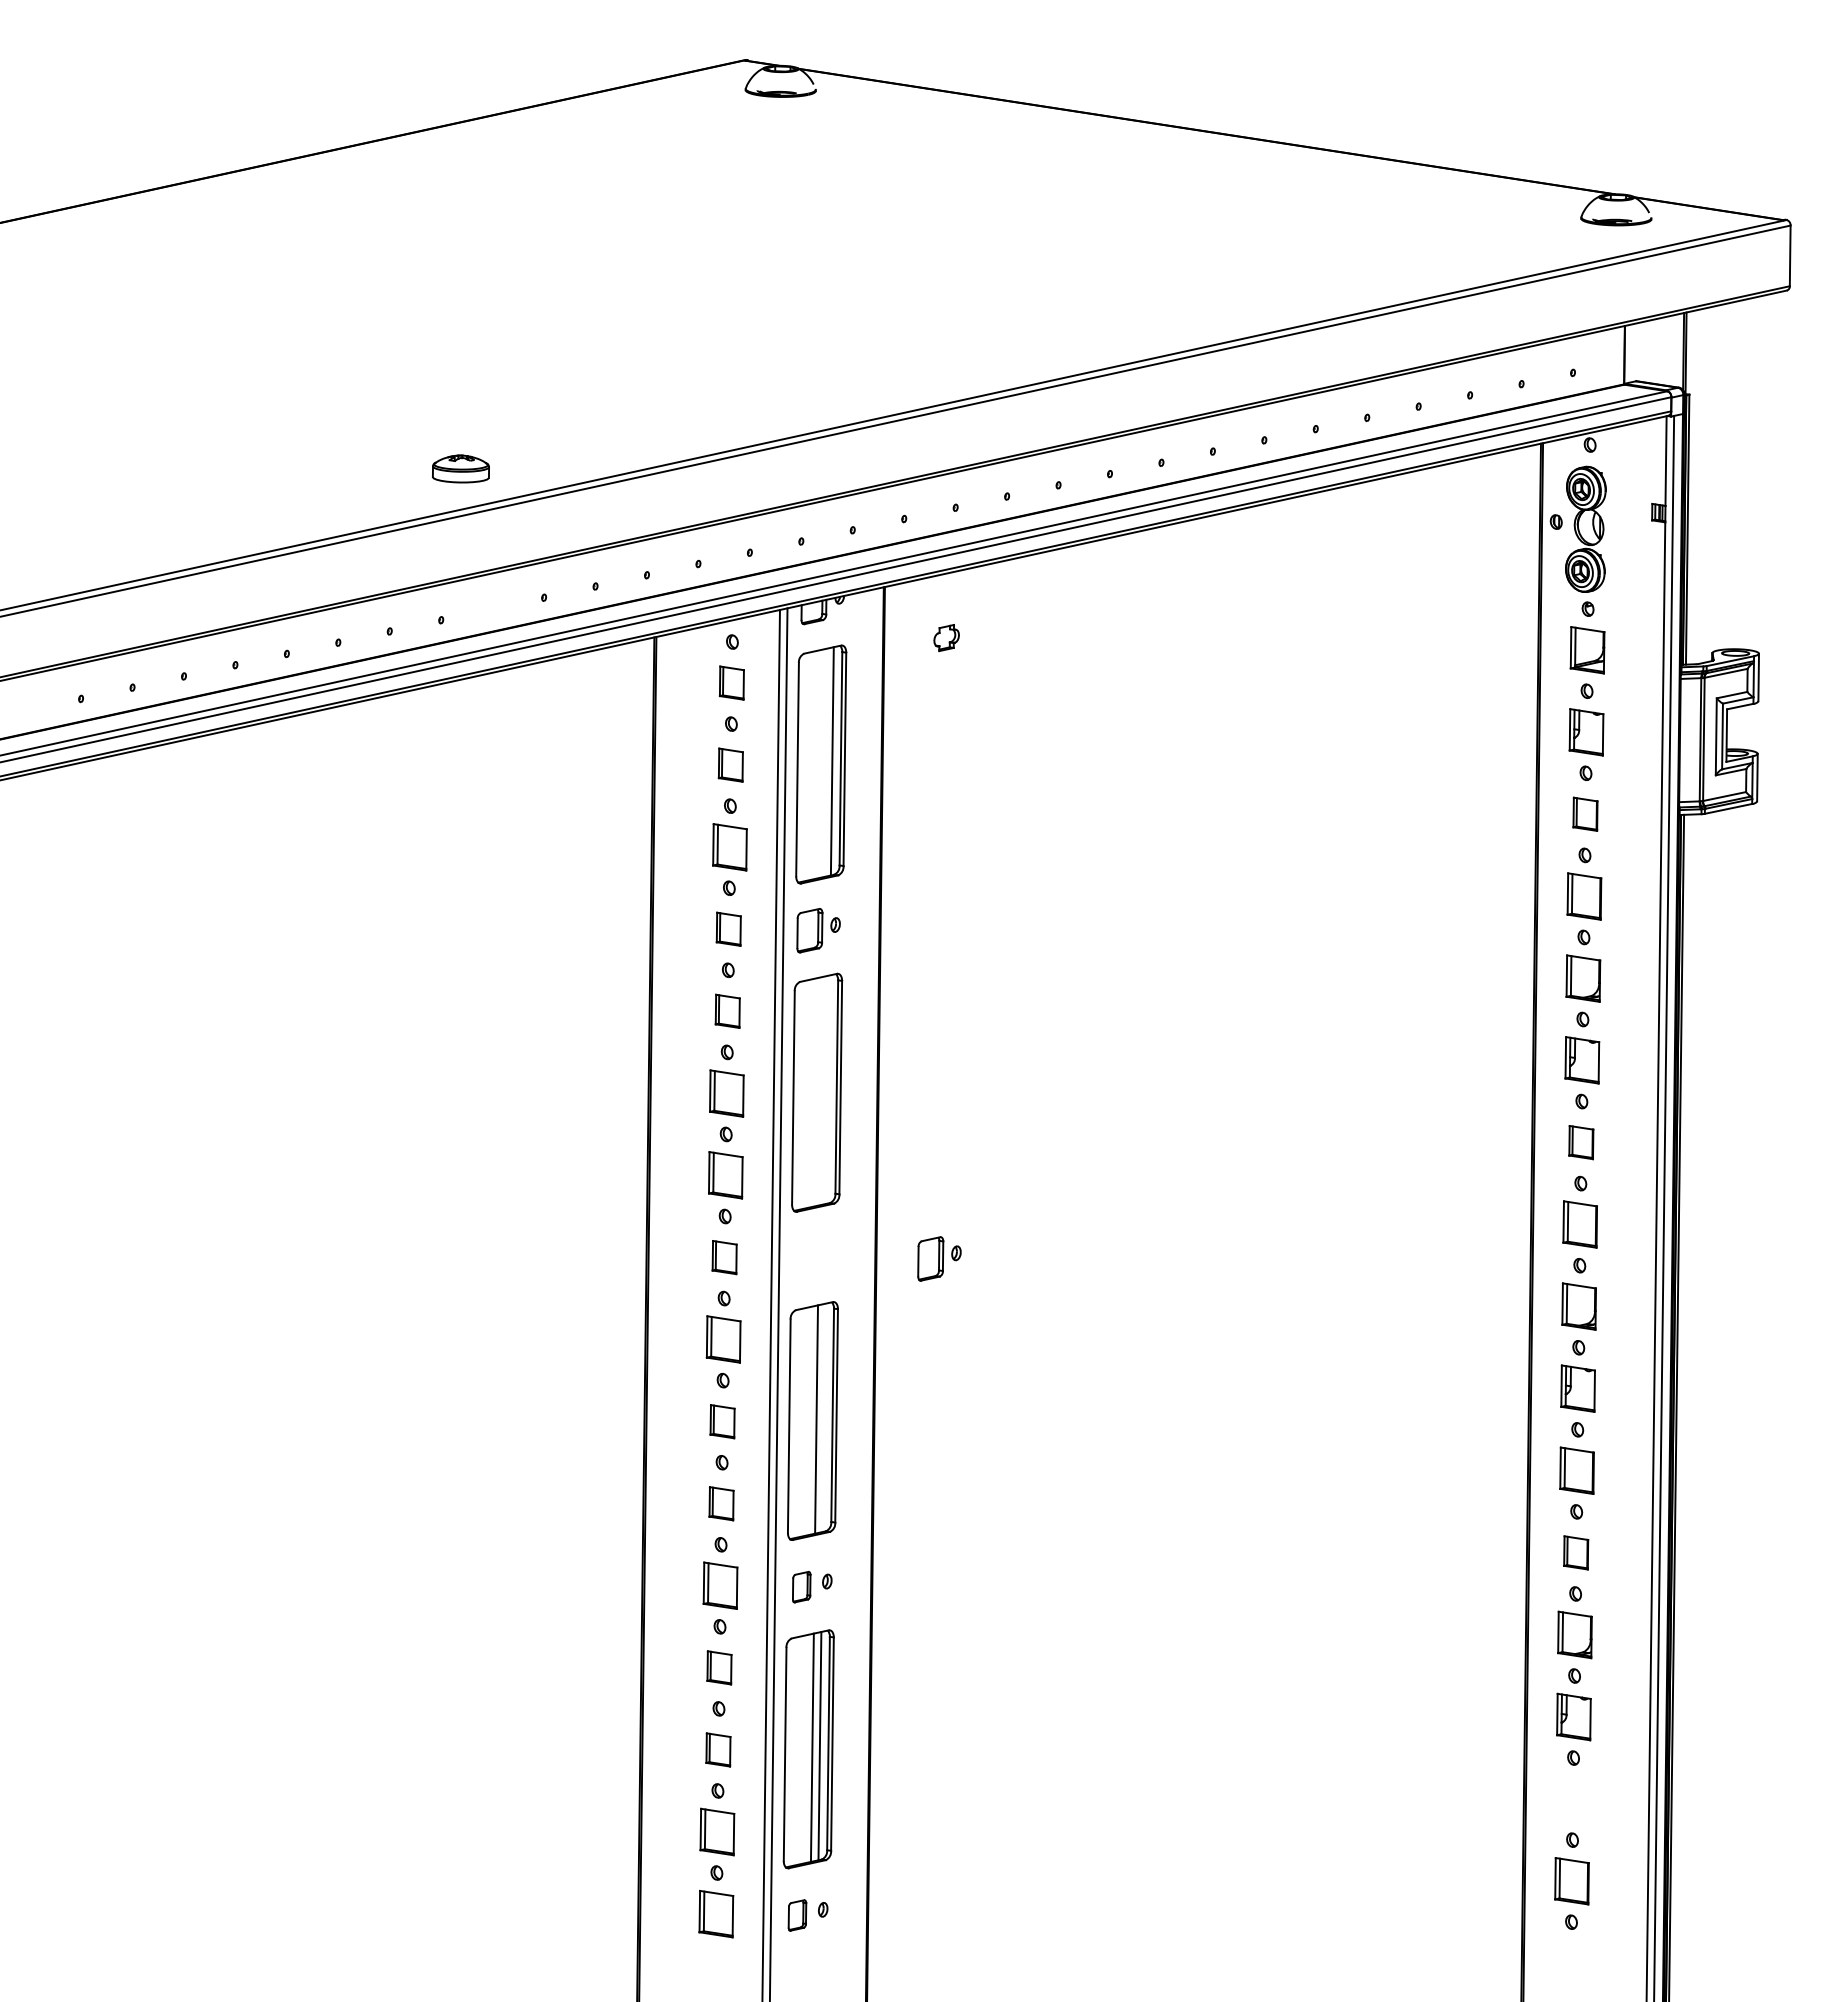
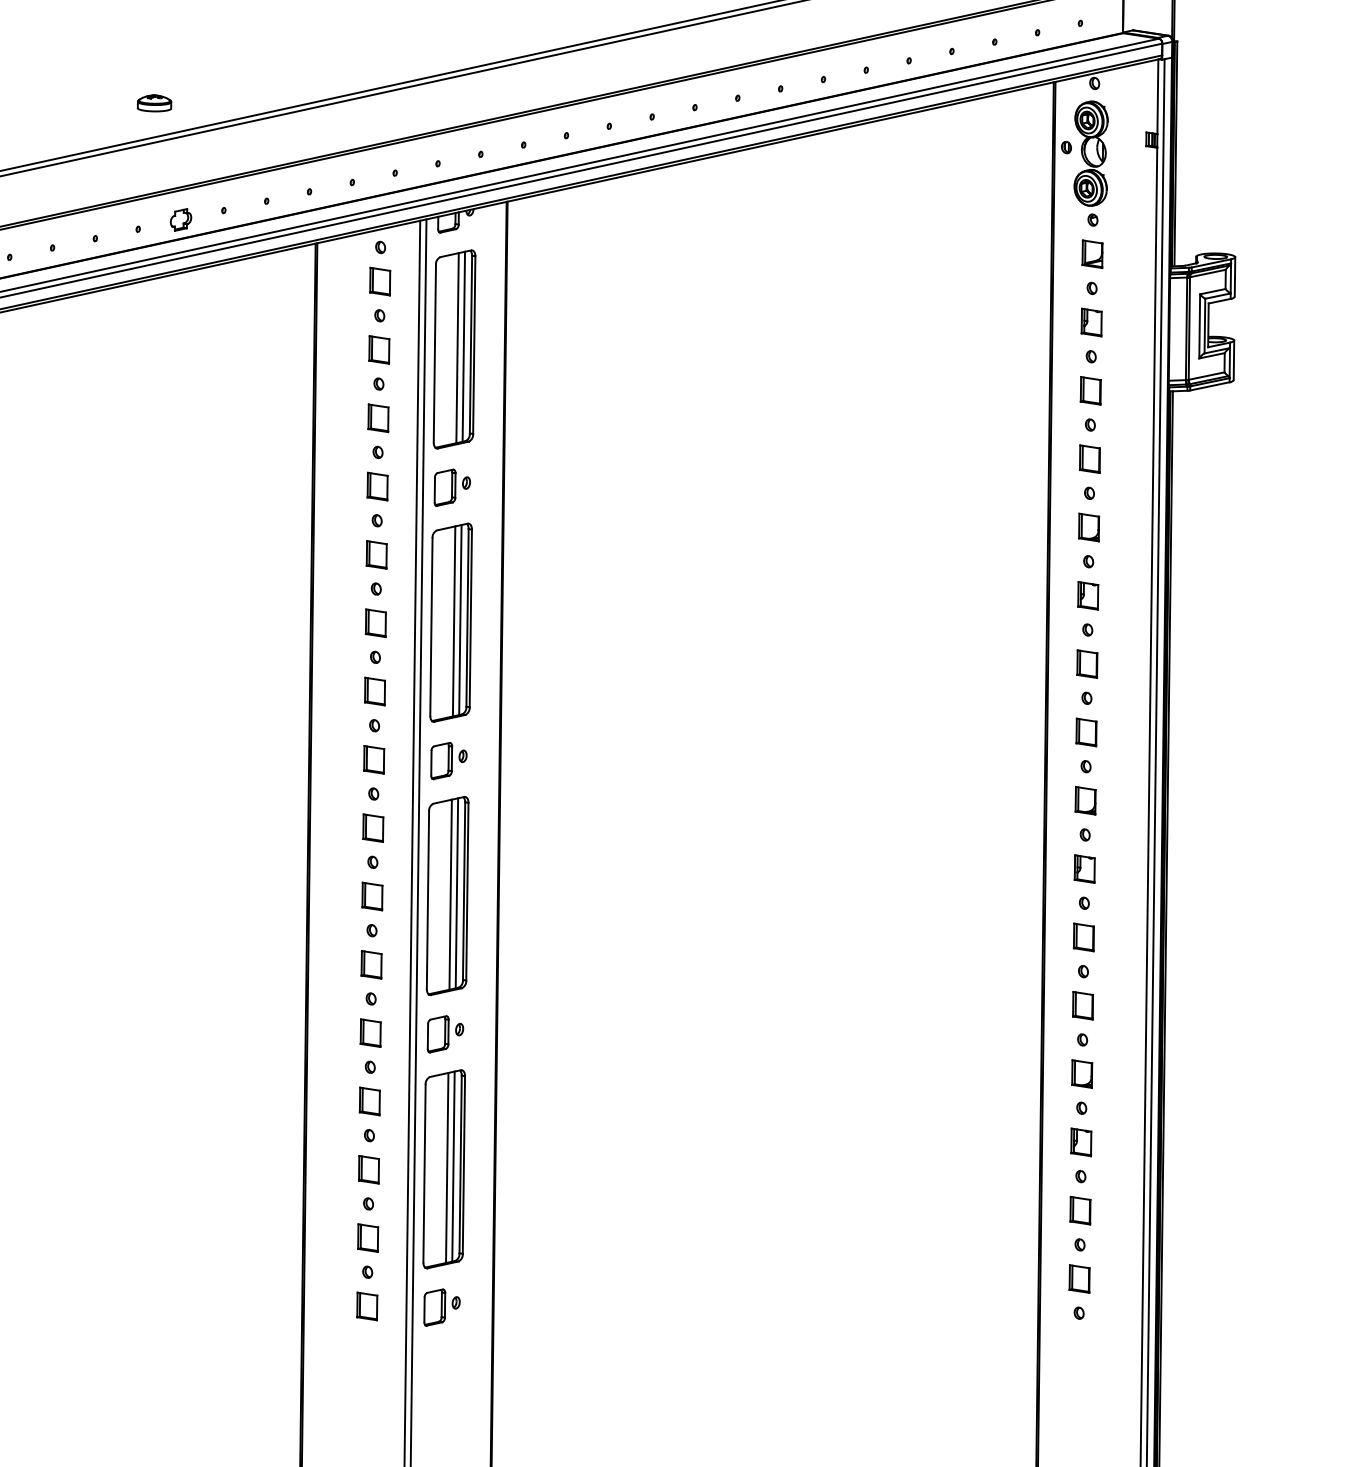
part: (460, 468) -> (154, 102), size x0.71
part: (946, 637) -> (180, 219), moved
part: (1587, 649) -> (1092, 253), size x0.71
part: (1586, 731) -> (1091, 321), size x0.71
line: (824, 762) -> (457, 347), added
part: (729, 846) -> (378, 417), size x0.71
part: (1584, 895) -> (1089, 458), size x0.71
part: (1583, 977) -> (1089, 526), size x0.71
part: (1582, 1060) -> (1088, 595), size x0.71
line: (827, 1089) -> (459, 619), added
line: (820, 1091) -> (453, 621), added
part: (726, 1092) -> (375, 622), size x0.71
part: (725, 1175) -> (374, 691), size x0.71
part: (1580, 1224) -> (1086, 732), size x0.71
part: (939, 1258) -> (448, 760), moved
part: (1579, 1306) -> (1085, 800), size x0.71
part: (723, 1339) -> (373, 828), size x0.71
part: (1578, 1388) -> (1084, 868), size x0.71
line: (823, 1417) -> (456, 893), added
part: (1577, 1470) -> (1084, 937), size x0.71
part: (720, 1585) -> (370, 1032), size x0.71
part: (801, 1586) -> (438, 1033), size x1.43
part: (1575, 1634) -> (1082, 1073), size x0.71
part: (1574, 1716) -> (1081, 1141), size x0.71
part: (1573, 1798) -> (1080, 1210), added
part: (717, 1831) -> (368, 1237), size x0.71
part: (1571, 1880) -> (1079, 1278), size x0.71
part: (716, 1913) -> (367, 1305), size x0.71
part: (797, 1915) -> (434, 1307), size x1.43

